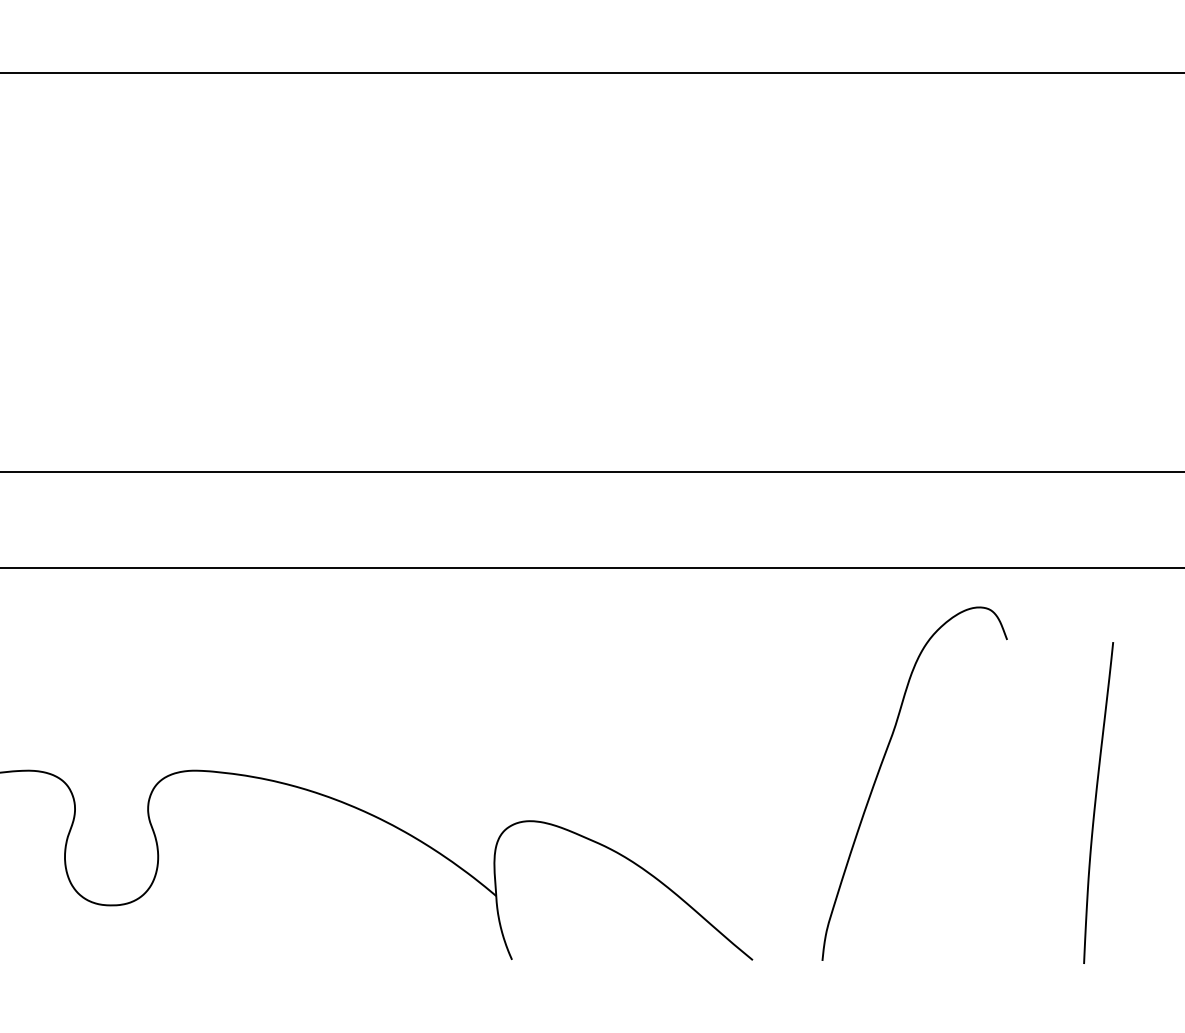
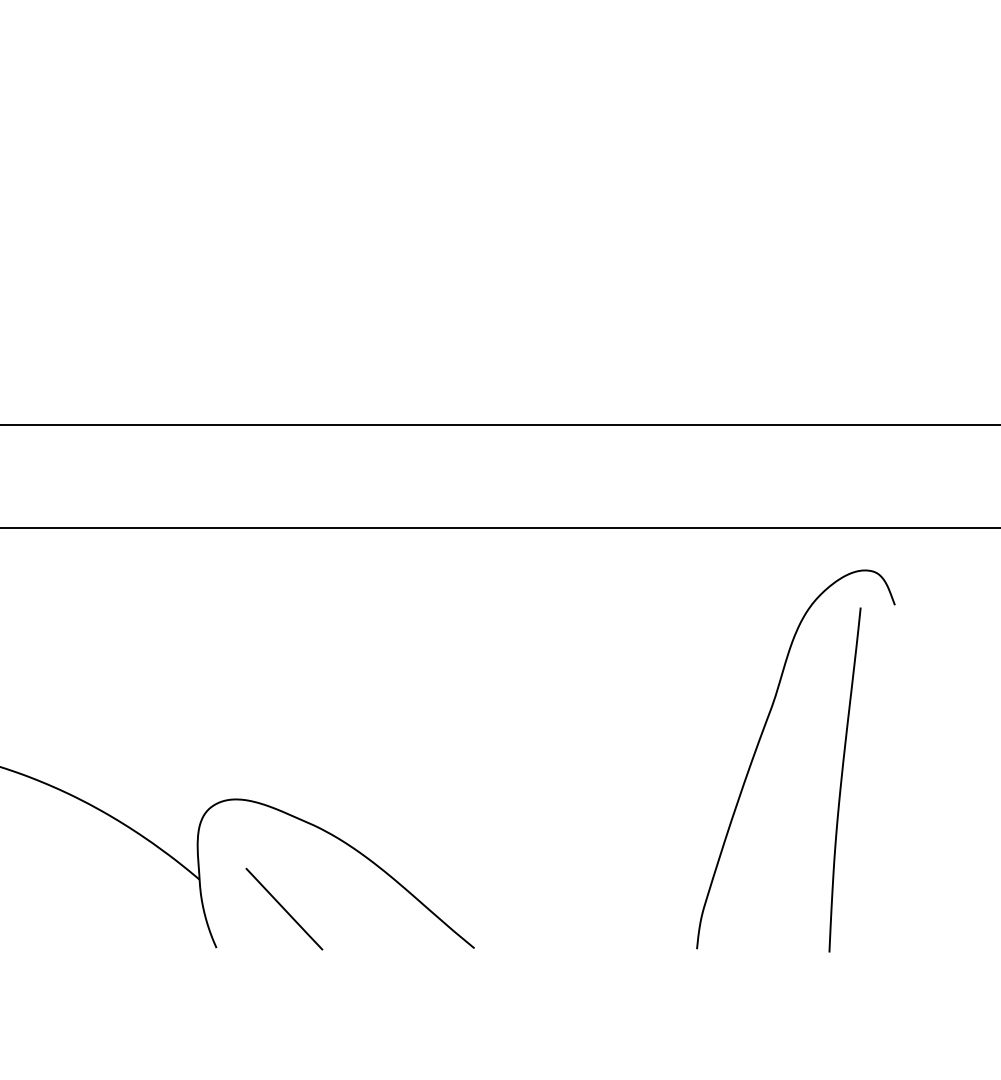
curve: (880, 770) -> (759, 745), moved
line: (575, 923) -> (284, 909), added

